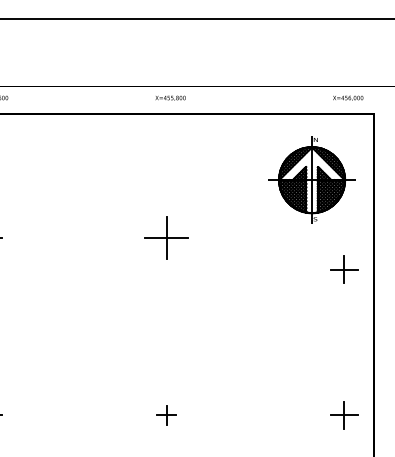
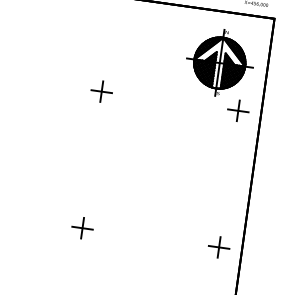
part: (166, 237) -> (101, 91), size x0.62
part: (344, 269) -> (238, 110), moved
part: (166, 415) -> (82, 228), size x1.43

